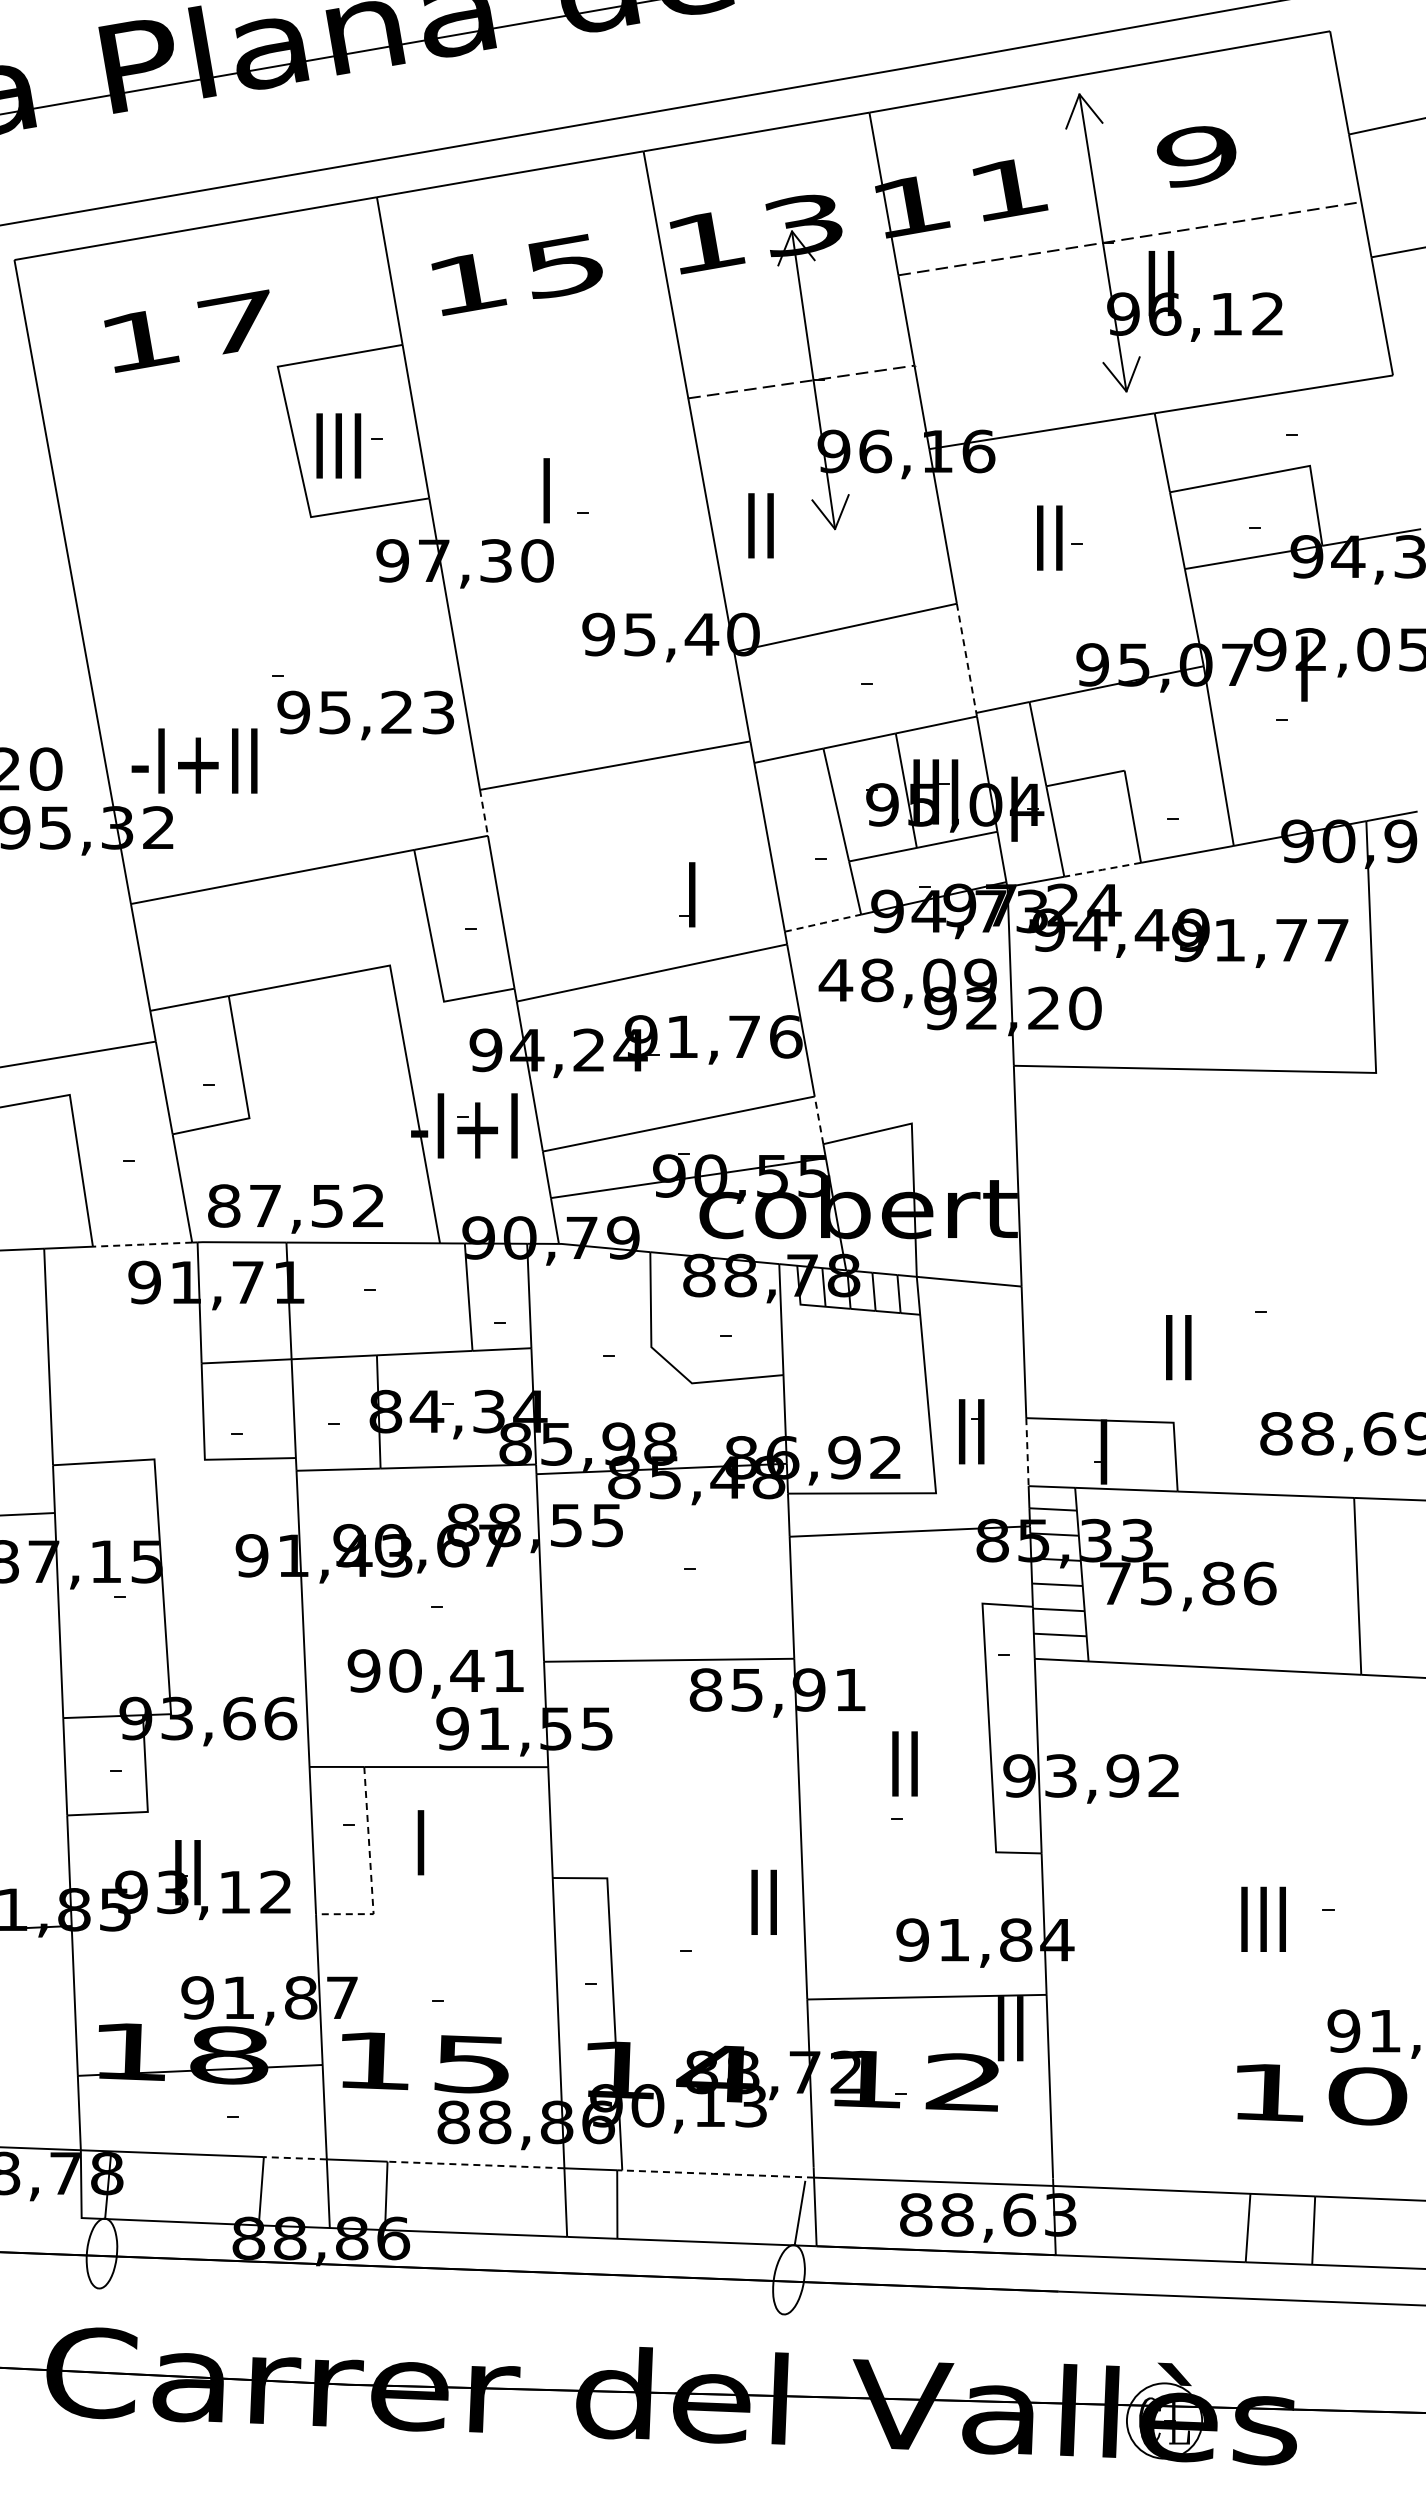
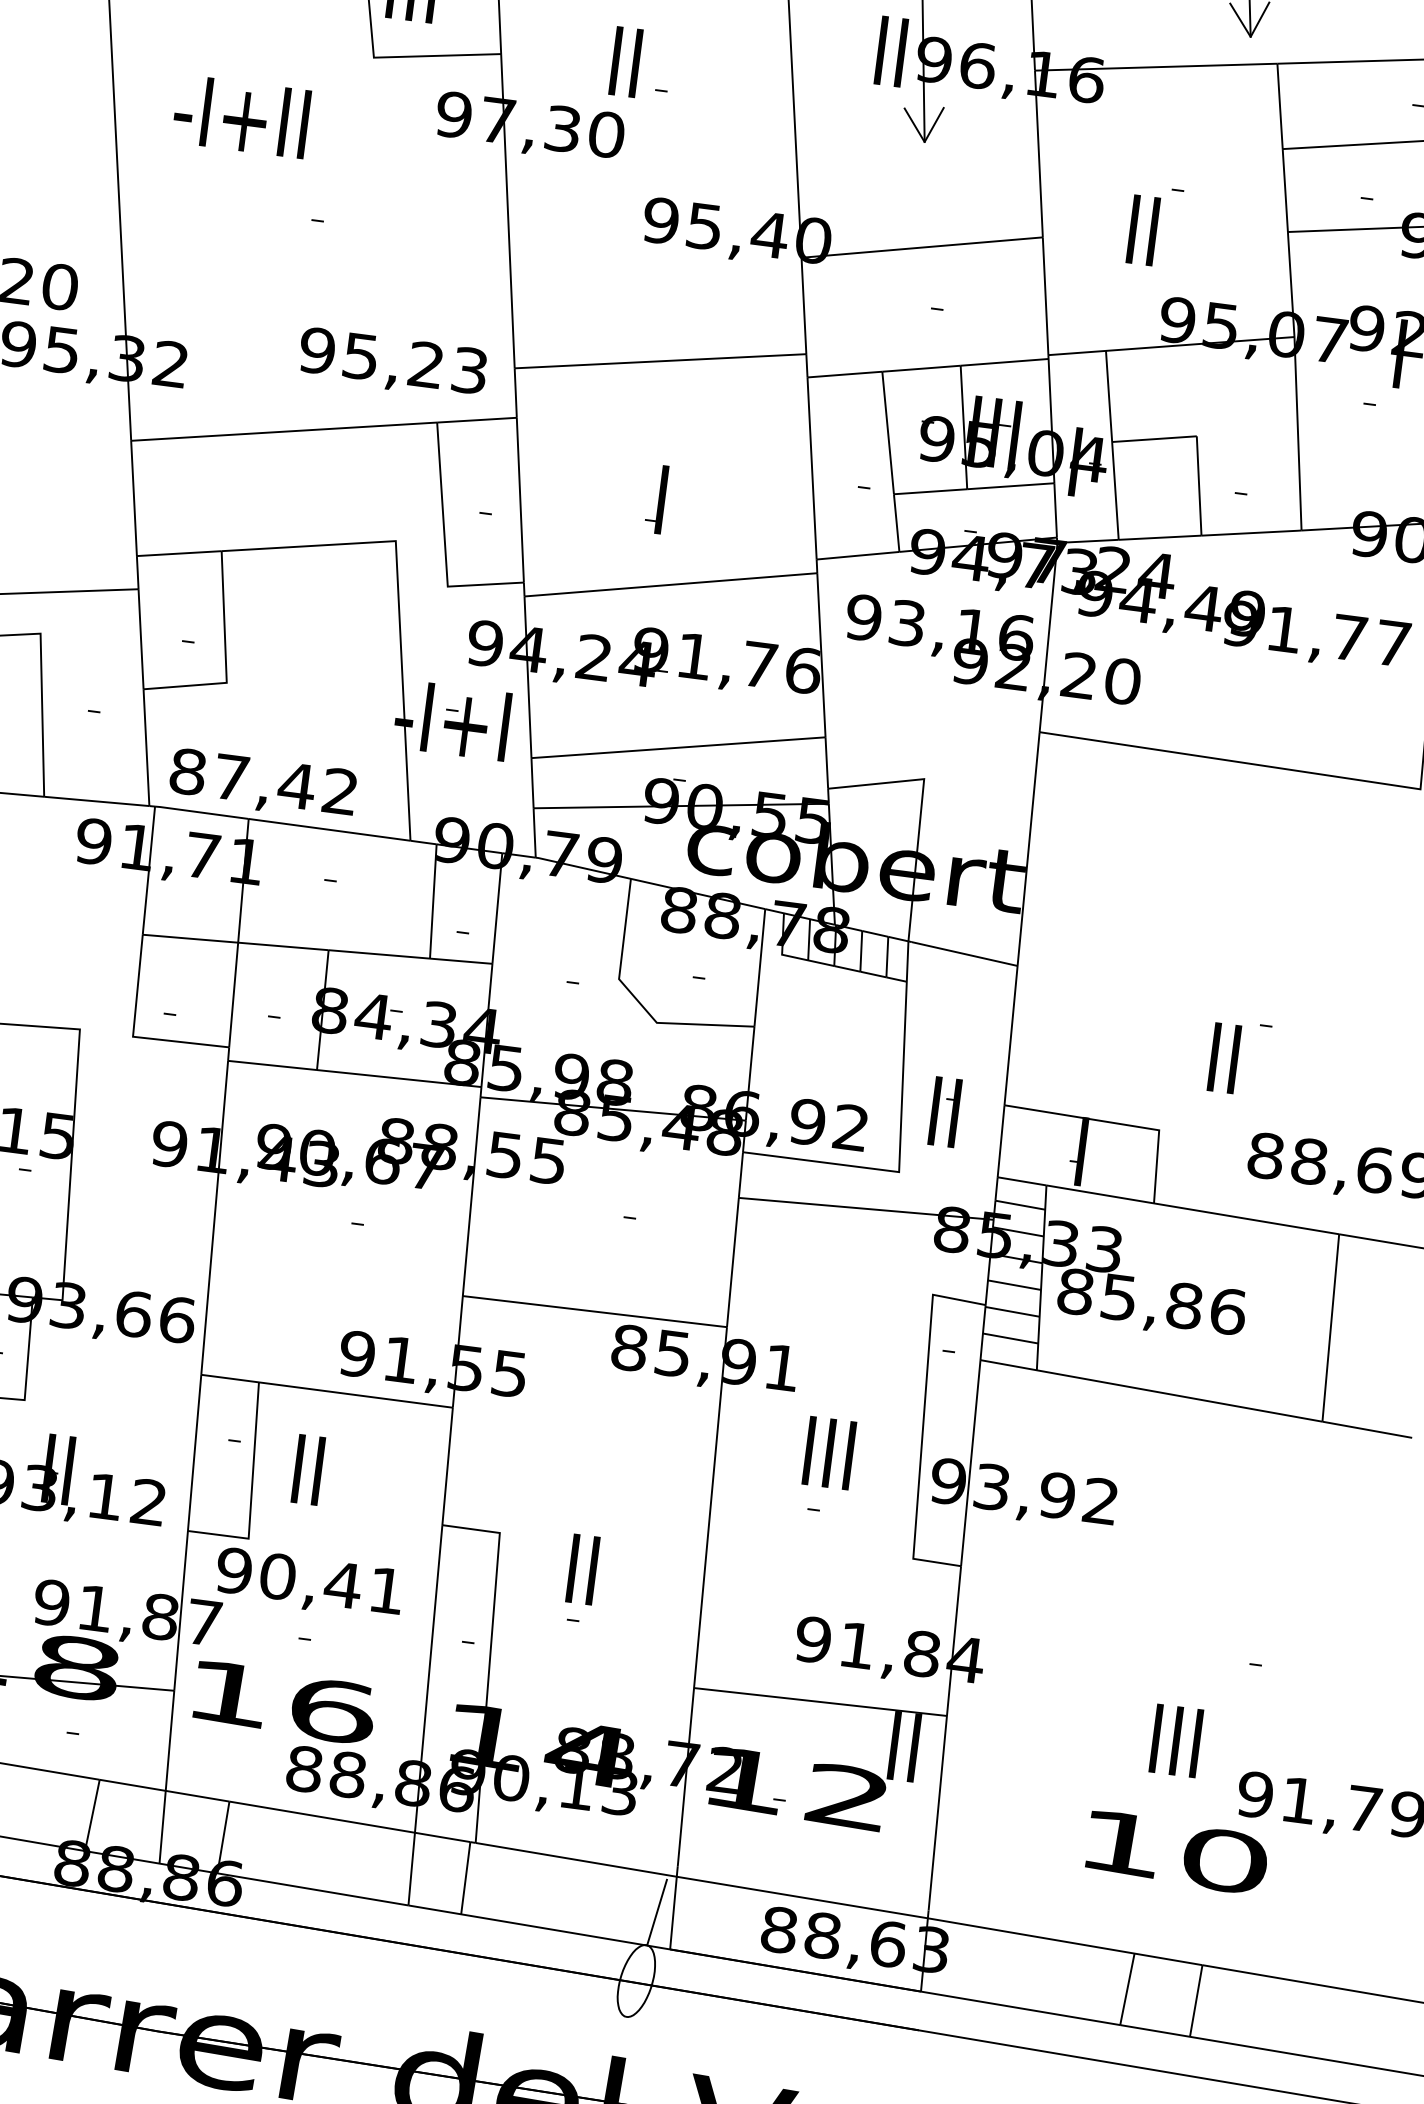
text: (546, 490) -> (625, 61), I -> II
text: (760, 525) -> (890, 51), moved
text: (1049, 537) -> (1143, 229), moved
line: (966, 658) -> (1045, 296), dashed -> solid
text: (365, 715) -> (392, 363), moved
text: (194, 760) -> (241, 115), moved
line: (484, 812) -> (516, 392), dashed -> solid
line: (1102, 869) -> (1159, 537), dashed -> solid
part: (687, 894) -> (656, 498), moved
line: (823, 923) -> (858, 556), dashed -> solid
text: (907, 980) -> (939, 627), 48,09 -> 93,16
line: (819, 1120) -> (827, 763), dashed -> solid
text: (327, 1206) -> (296, 786), 87,52 -> 87,42
line: (142, 1244) -> (96, 801), dashed -> solid
text: (1178, 1347) -> (1224, 1058), moved
line: (1027, 1452) -> (1001, 1141), dashed -> solid
text: (1115, 1583) -> (1075, 1291), 75,86 -> 85,86
text: (435, 1673) -> (309, 1583), moved
text: (904, 1763) -> (828, 1452), II -> III
text: (420, 1842) -> (307, 1469), I -> II
line: (370, 1870) -> (251, 1492), dashed -> solid
text: (763, 1901) -> (582, 1568), moved
text: (1263, 1918) -> (1176, 1739), moved
text: (473, 2064) -> (333, 1710), 15 -> 16
text: (1322, 2094) -> (1177, 1852), moved
line: (294, 2158) -> (131, 1785), dashed -> solid
line: (475, 2164) -> (321, 1816), dashed -> solid
line: (718, 2174) -> (576, 1860), dashed -> solid

